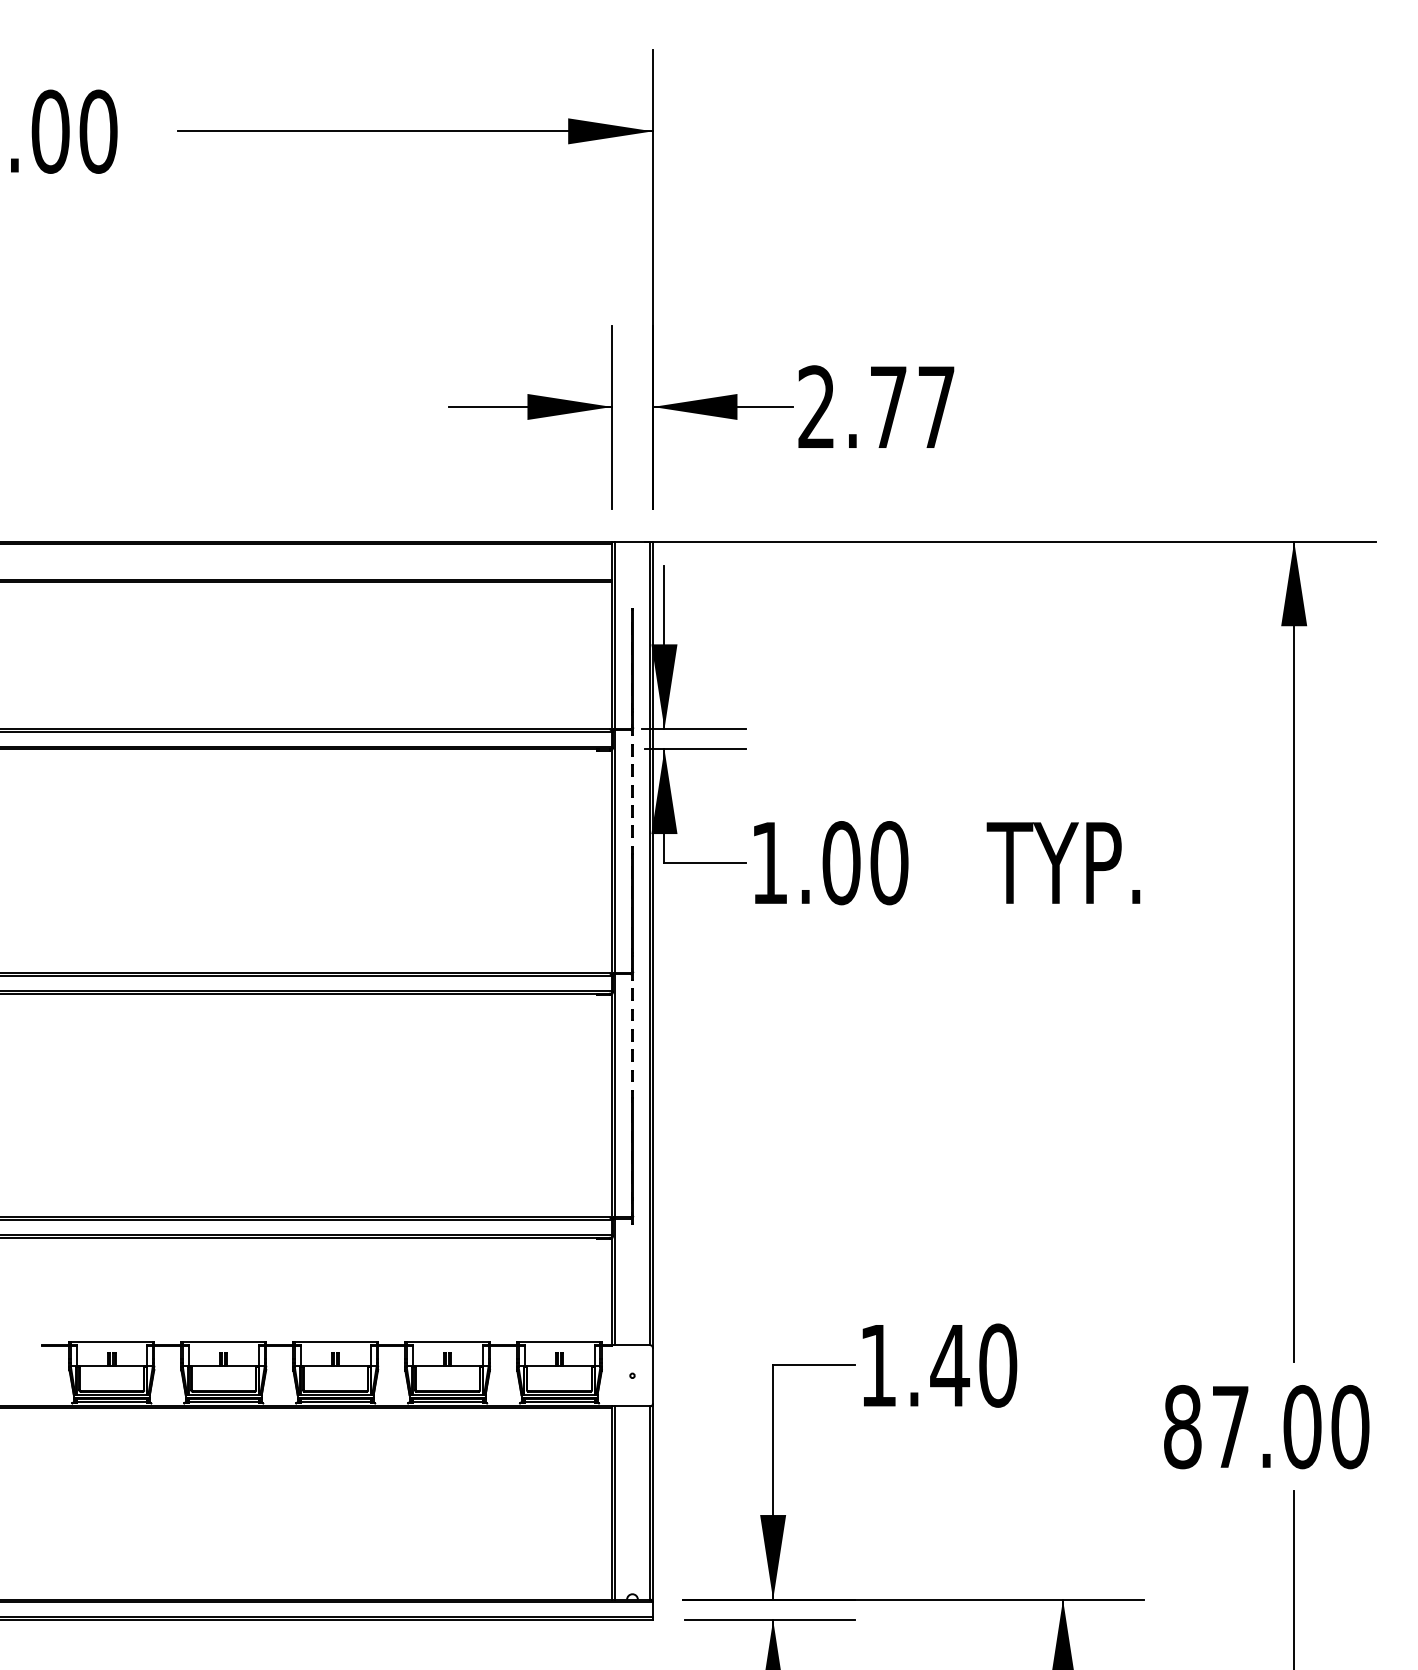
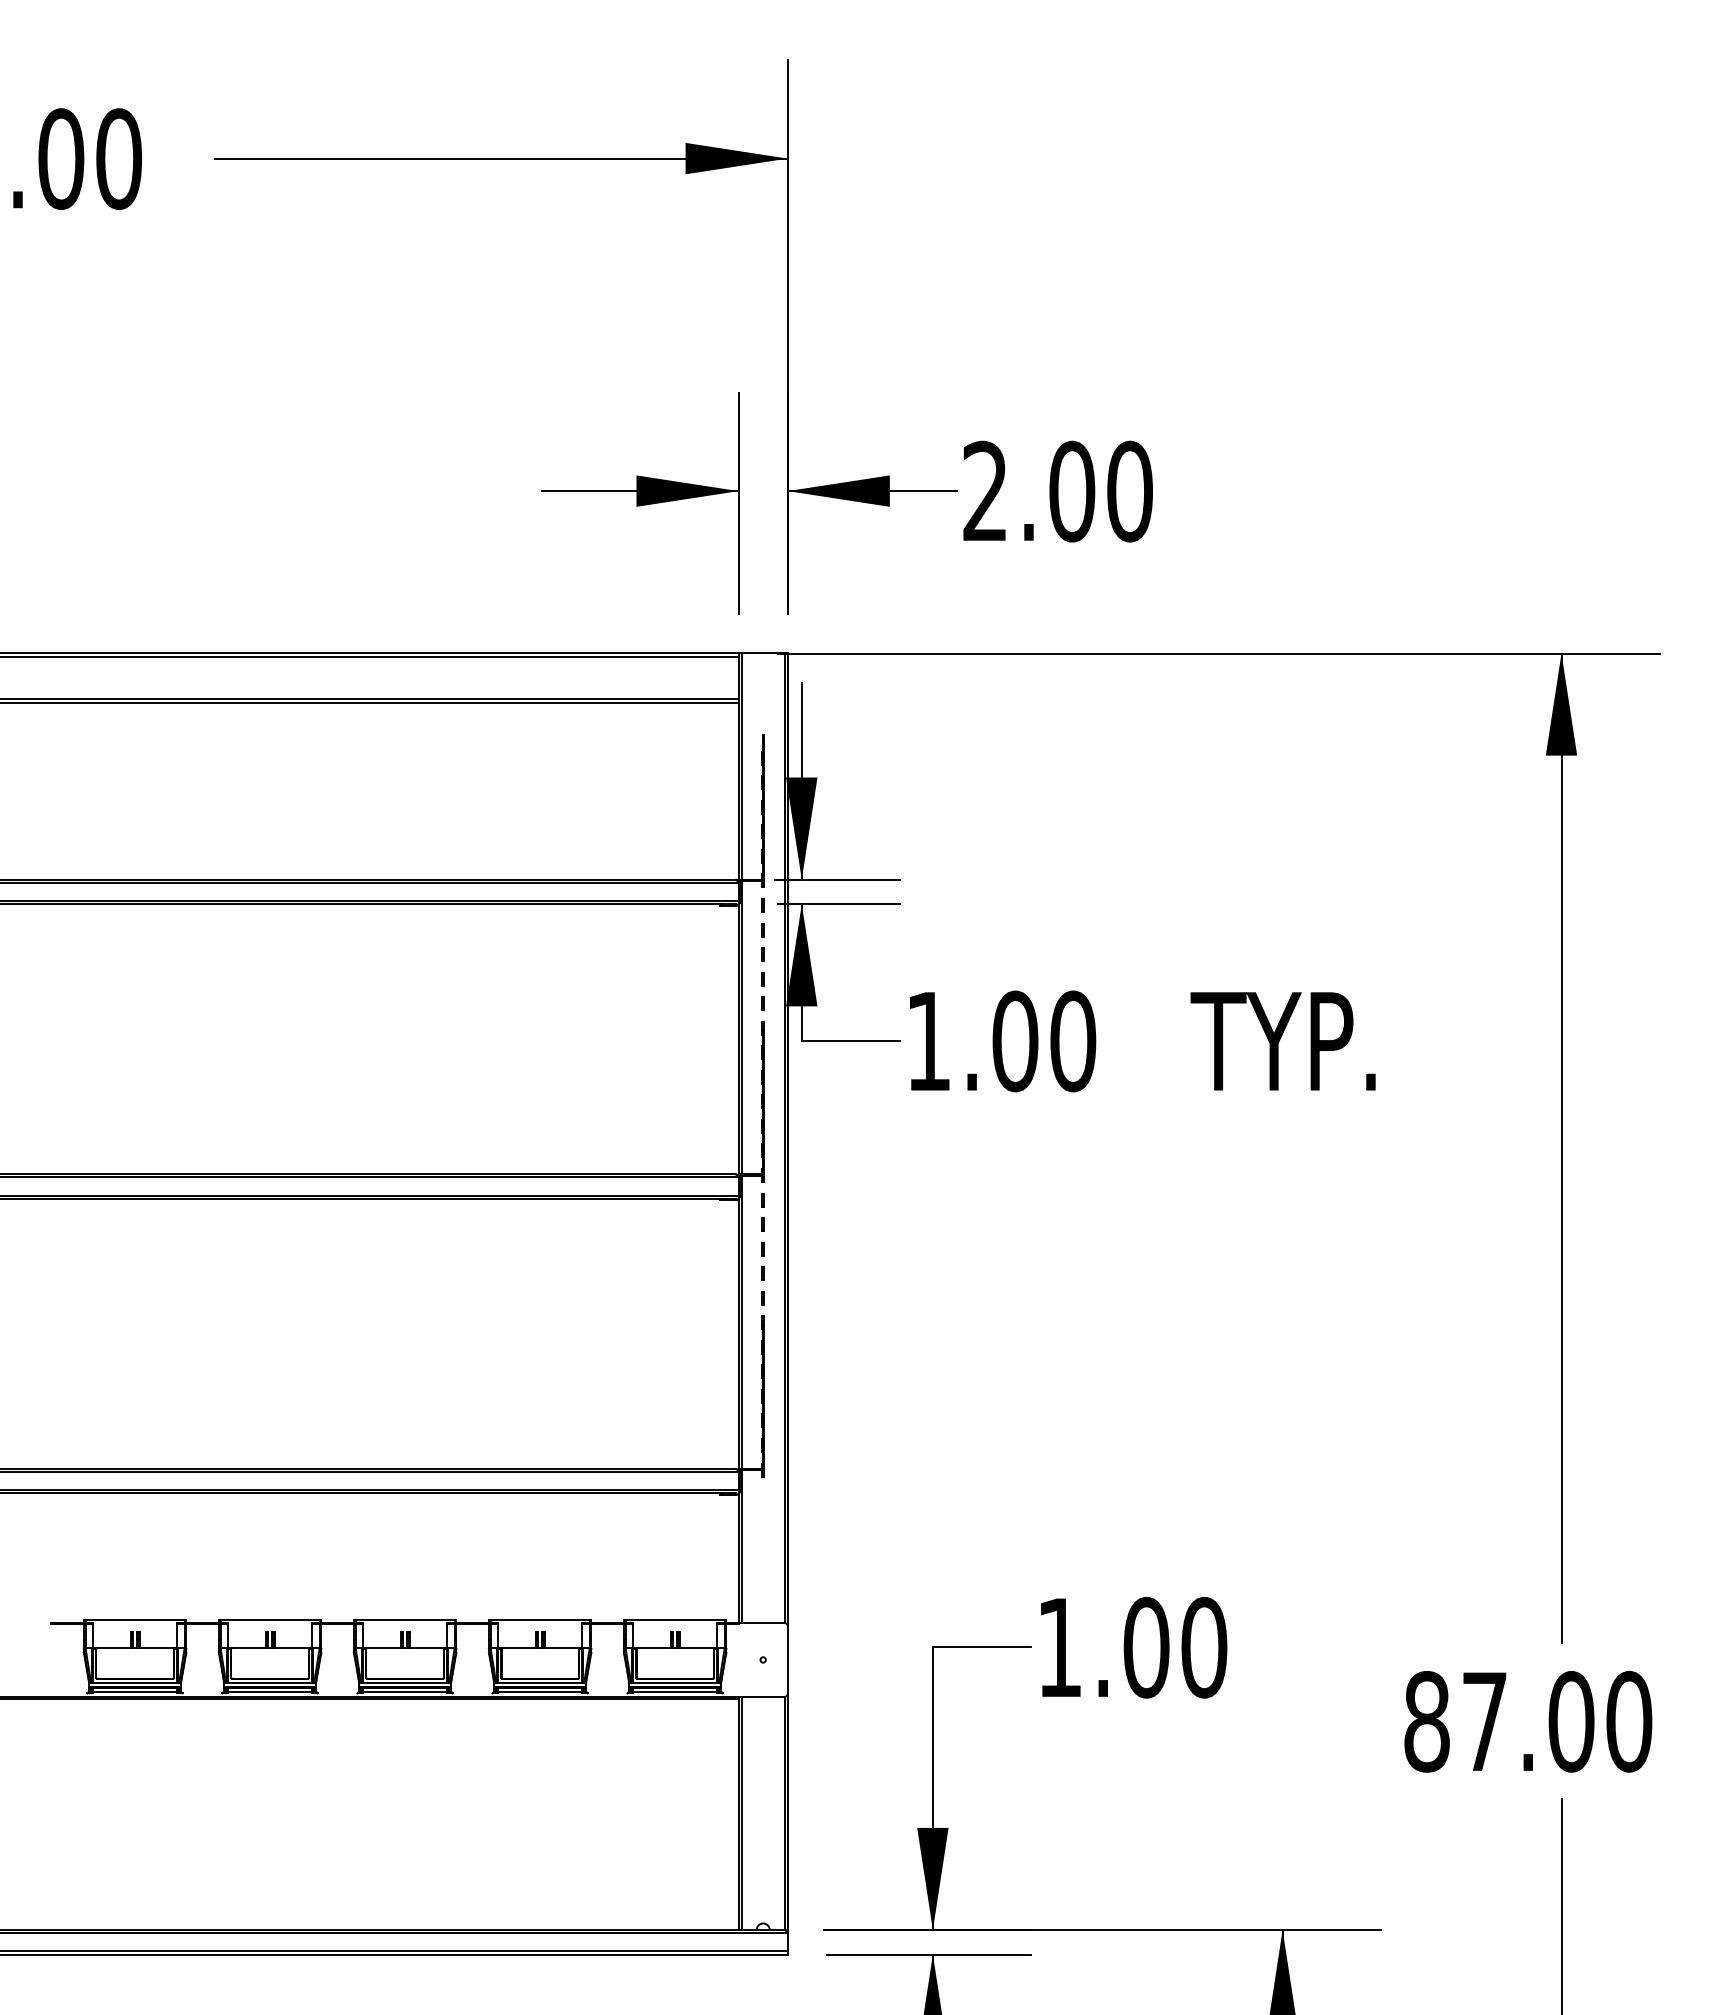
text: (912, 407) -> (1100, 491), 2.77 -> 2.00
text: (950, 1365) -> (1146, 1647), 1.40 -> 1.00

